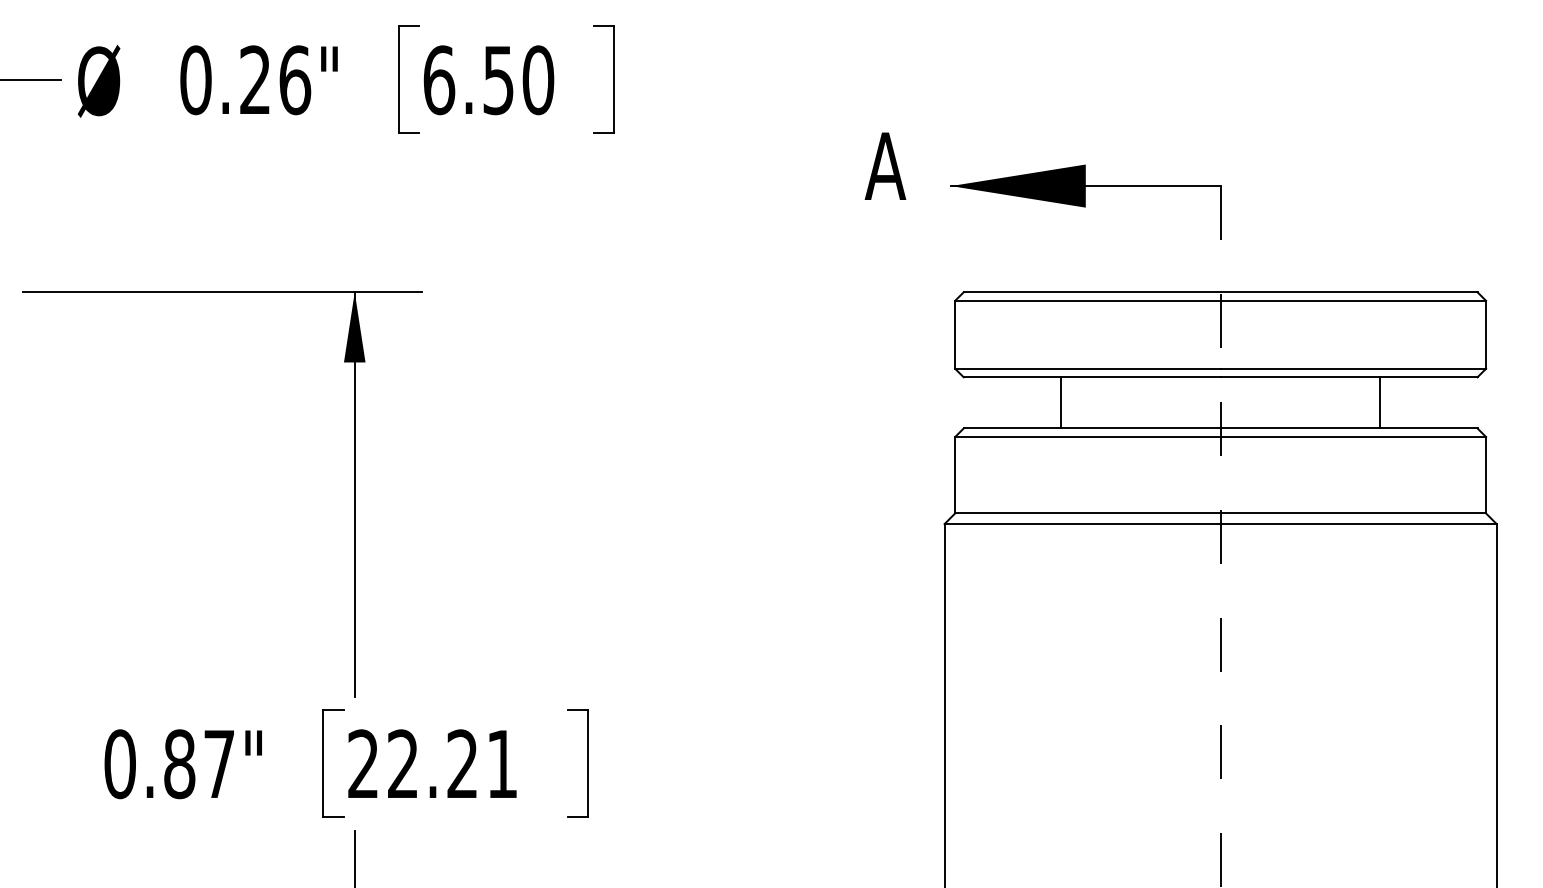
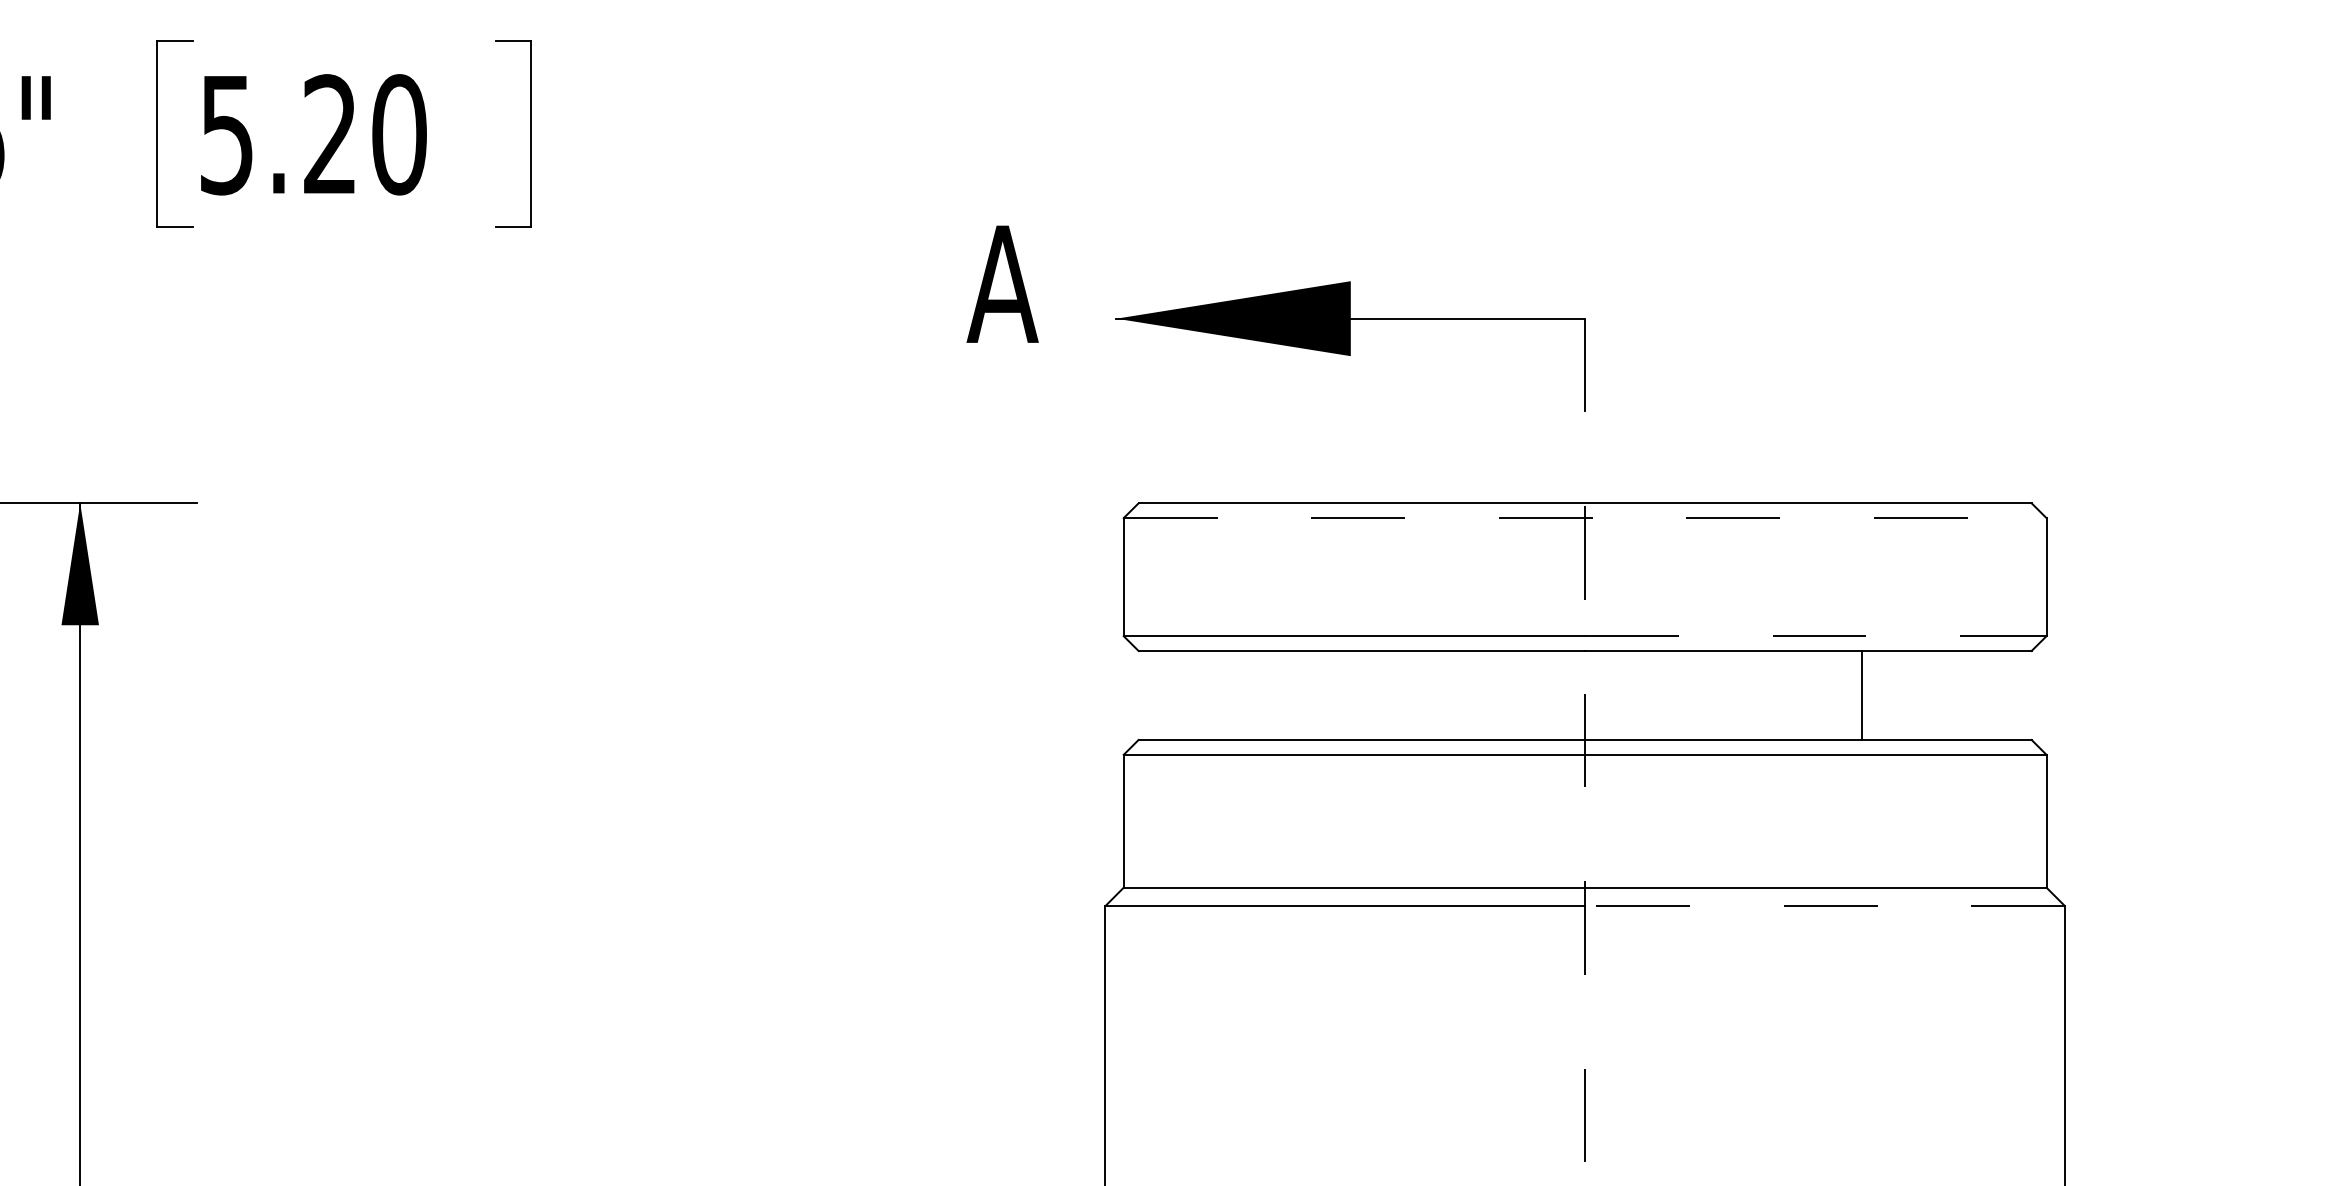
text: (468, 80) -> (277, 135), 6.50 -> 5.20
line: (1221, 300) -> (1586, 517), solid -> dashed
line: (1353, 368) -> (1816, 635), solid -> dashed
line: (1061, 402) -> (1308, 694), removed
line: (1358, 524) -> (1824, 906), solid -> dashed

